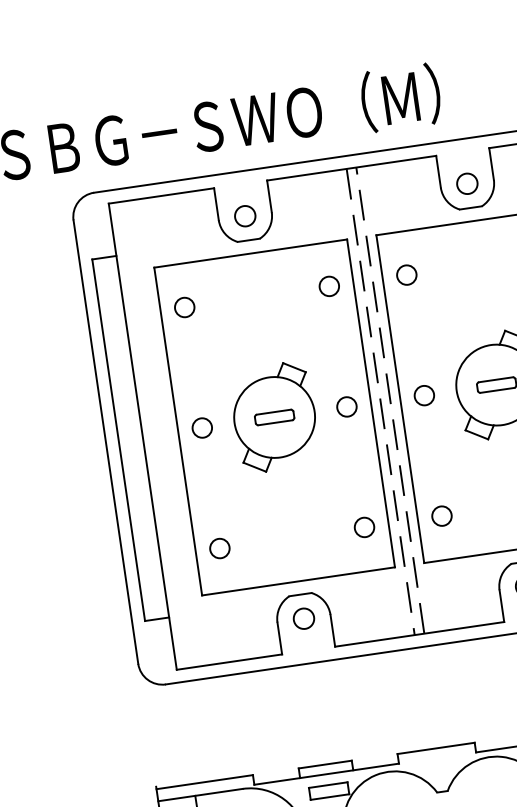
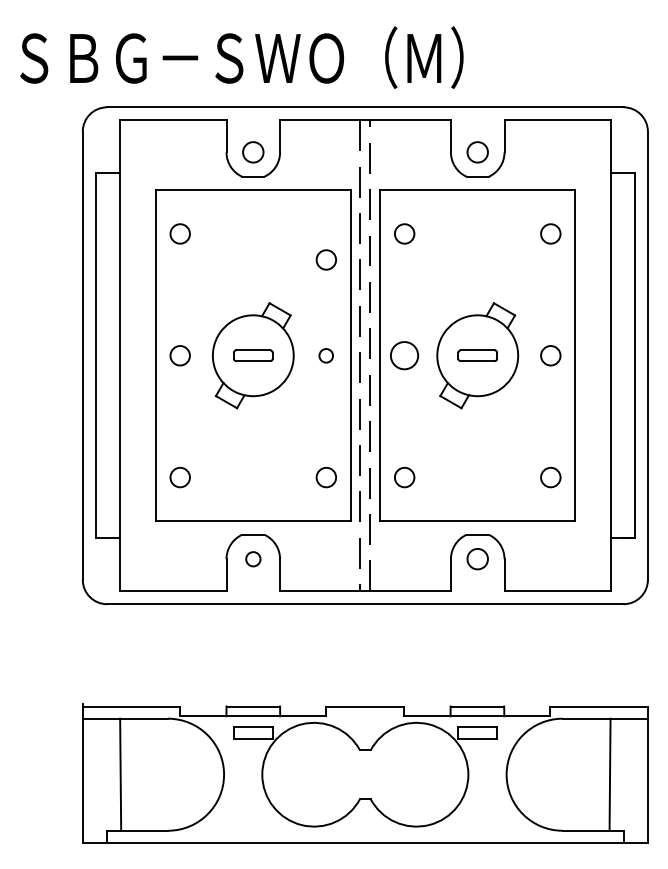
circle: (328, 286) -> (325, 259), moved
circle: (424, 395) -> (404, 355), size x1.4
circle: (346, 406) -> (325, 355), size x0.7
circle: (304, 619) -> (253, 559), size x0.7

